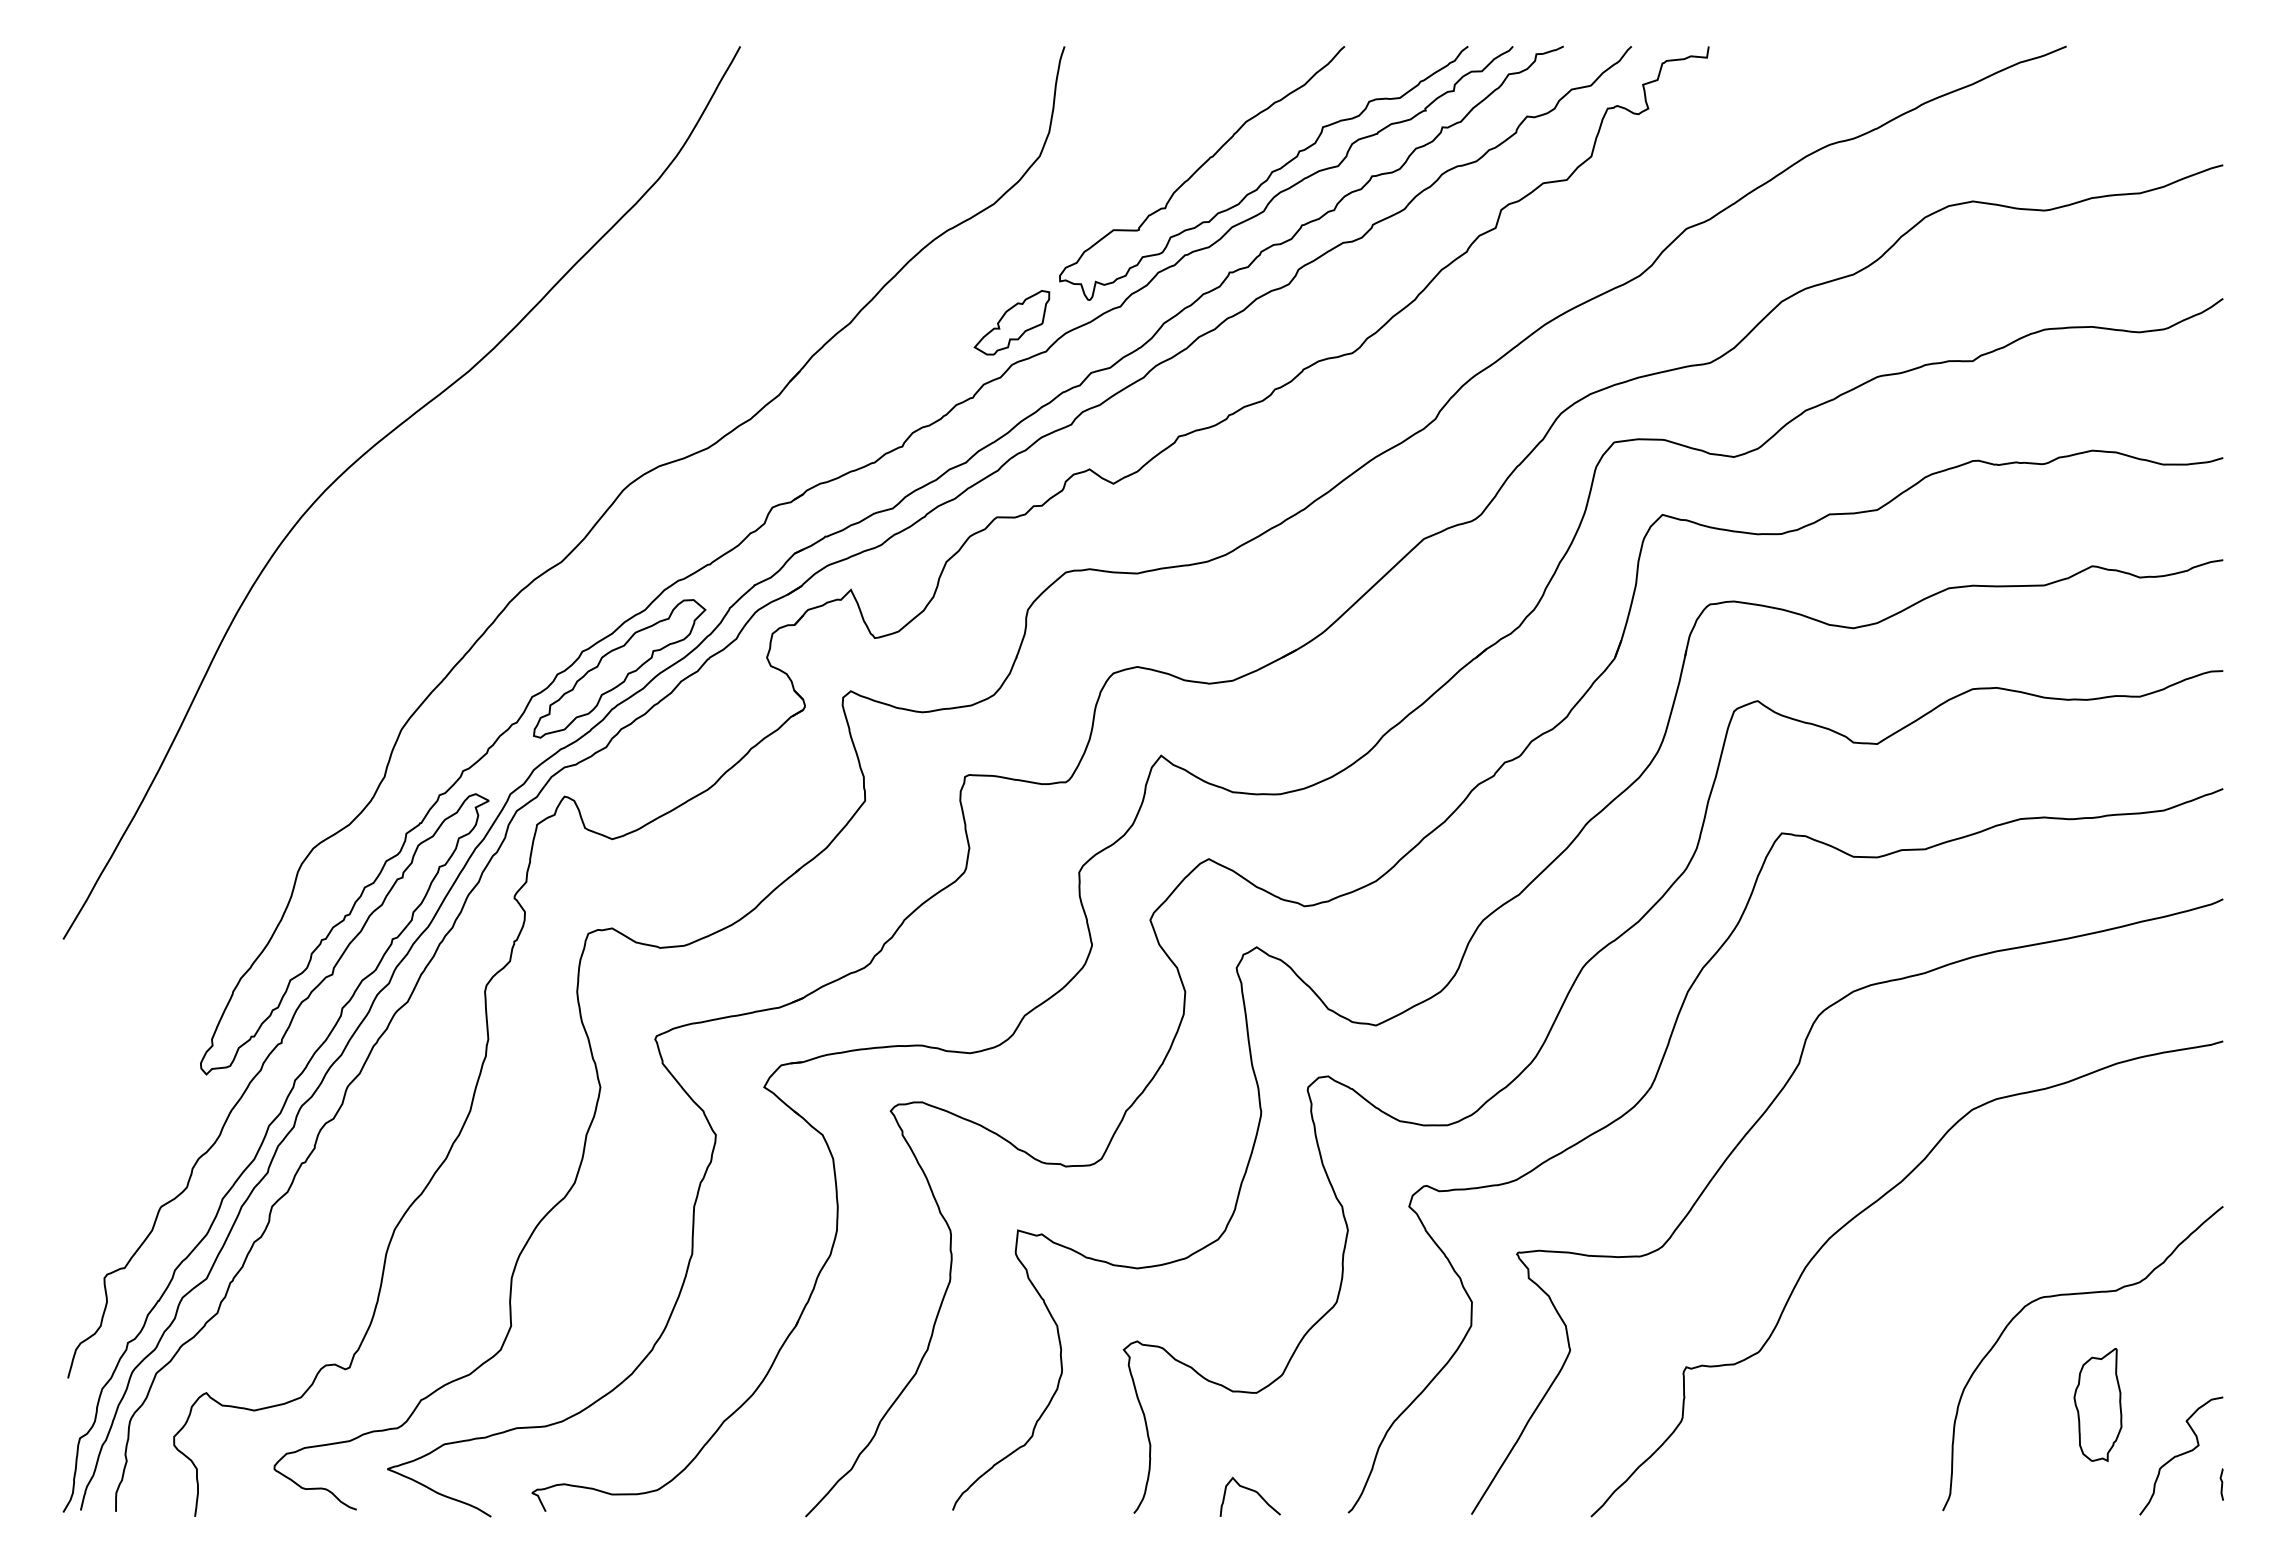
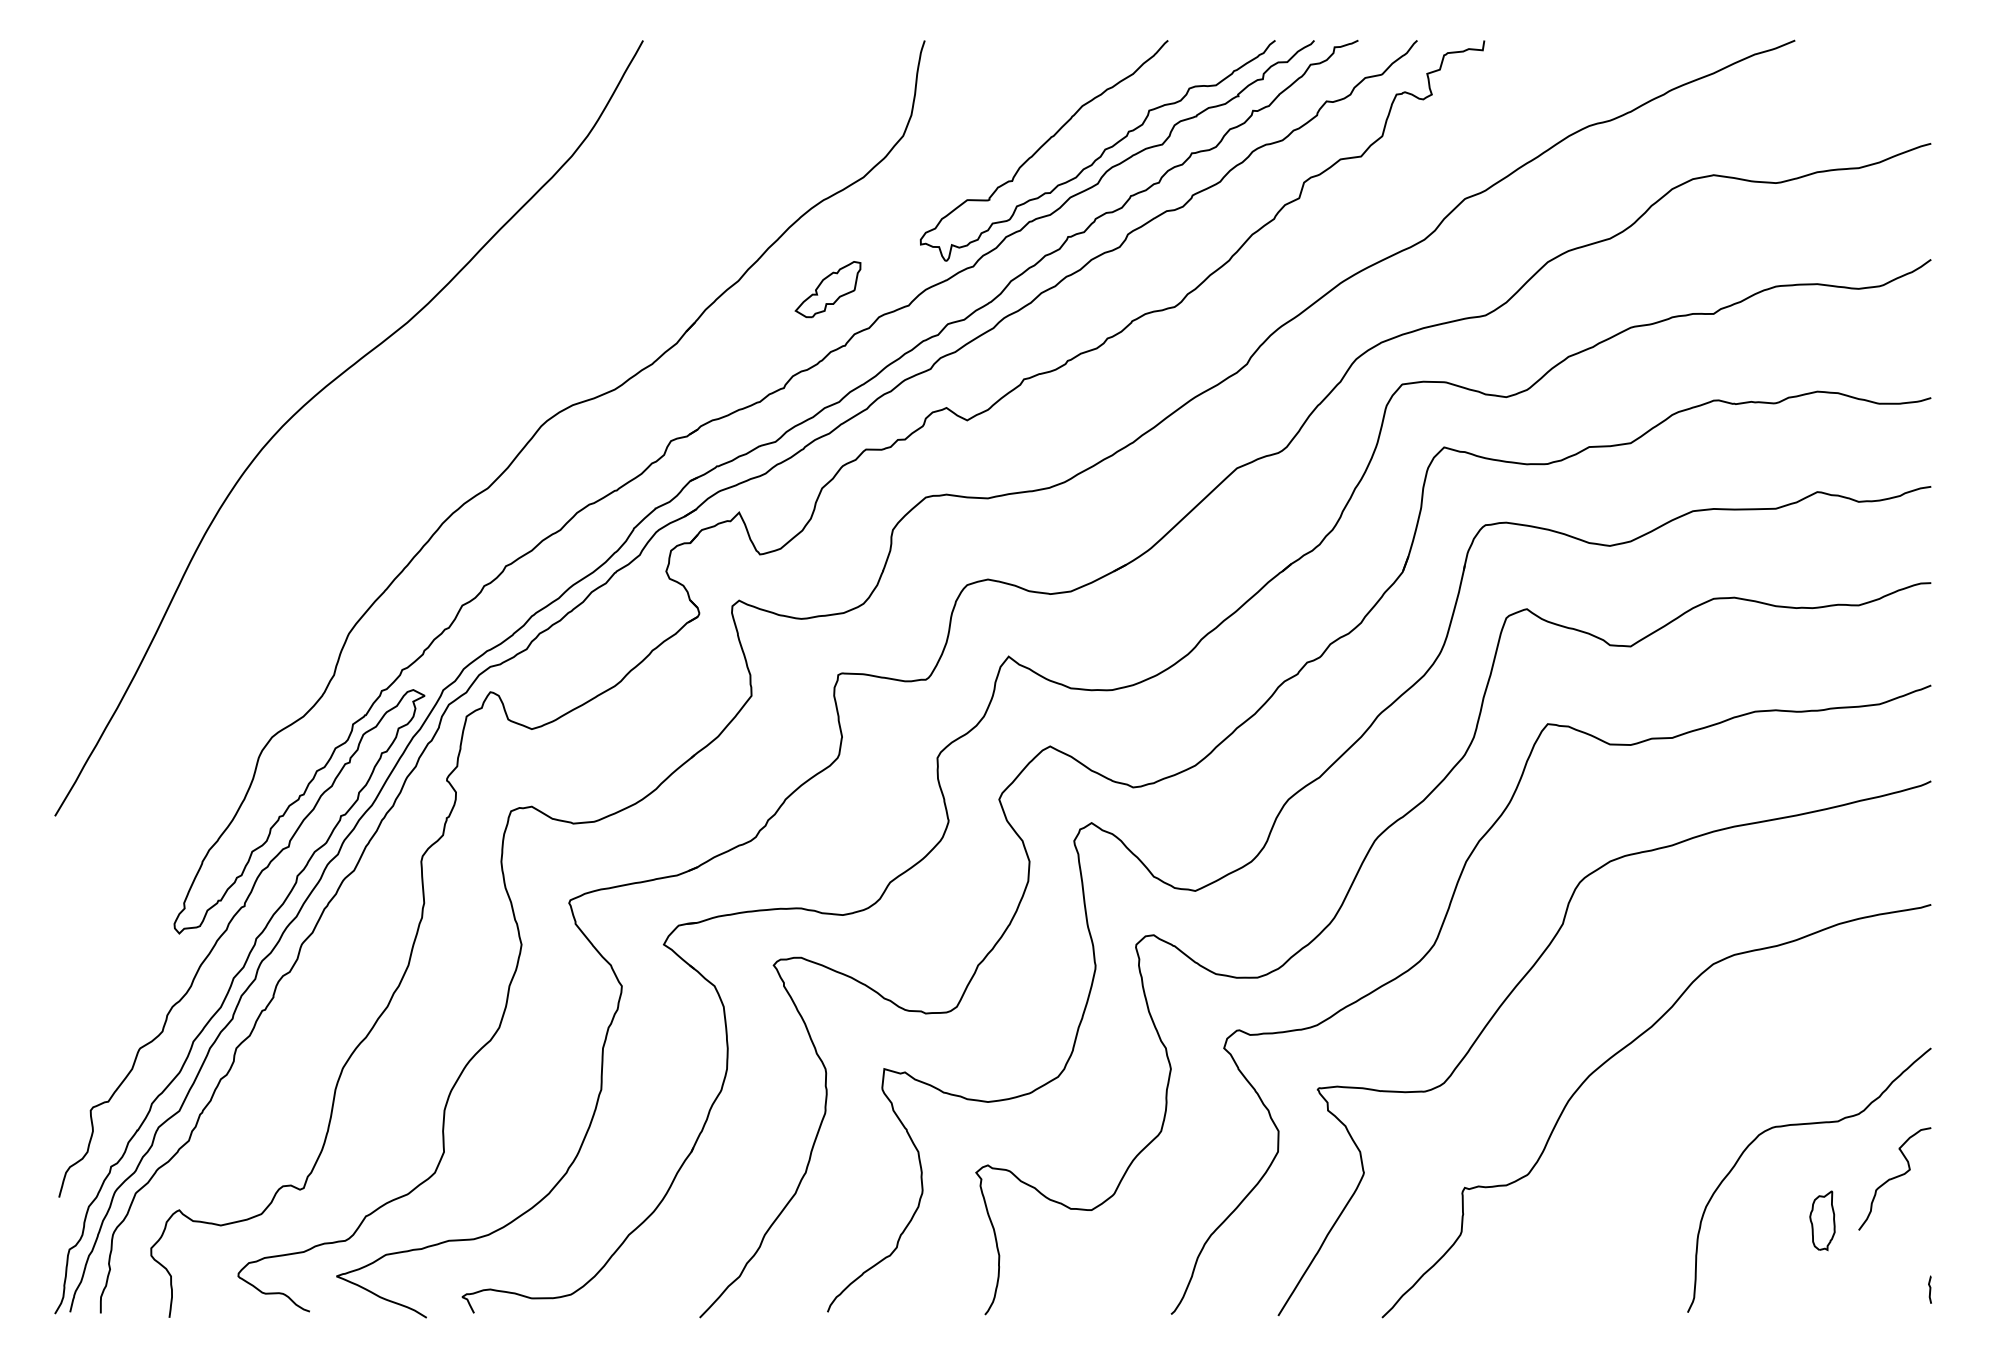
part: (1011, 322) -> (827, 289), moved
part: (618, 668) -> (537, 580), removed
part: (2098, 1404) -> (1822, 1220), size x0.6
curve: (2180, 1455) -> (1894, 1178), moved
curve: (1250, 1491) -> (1086, 1295), removed

